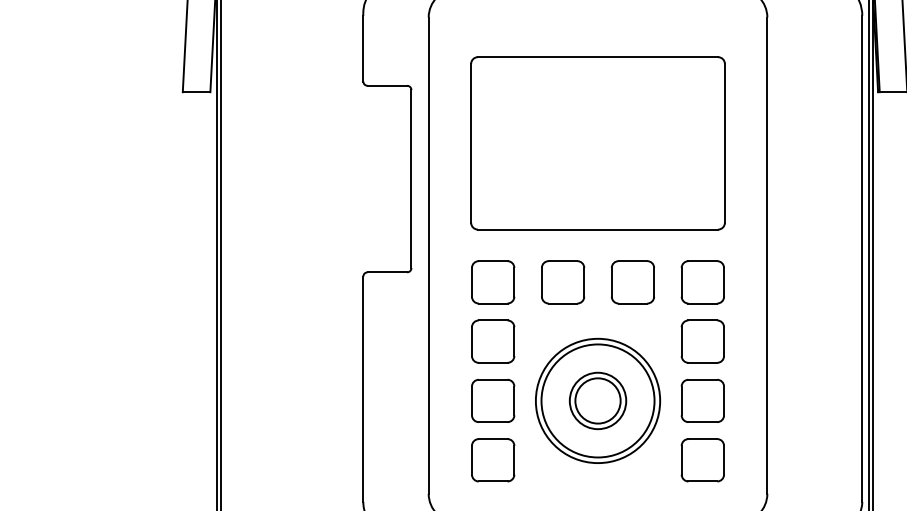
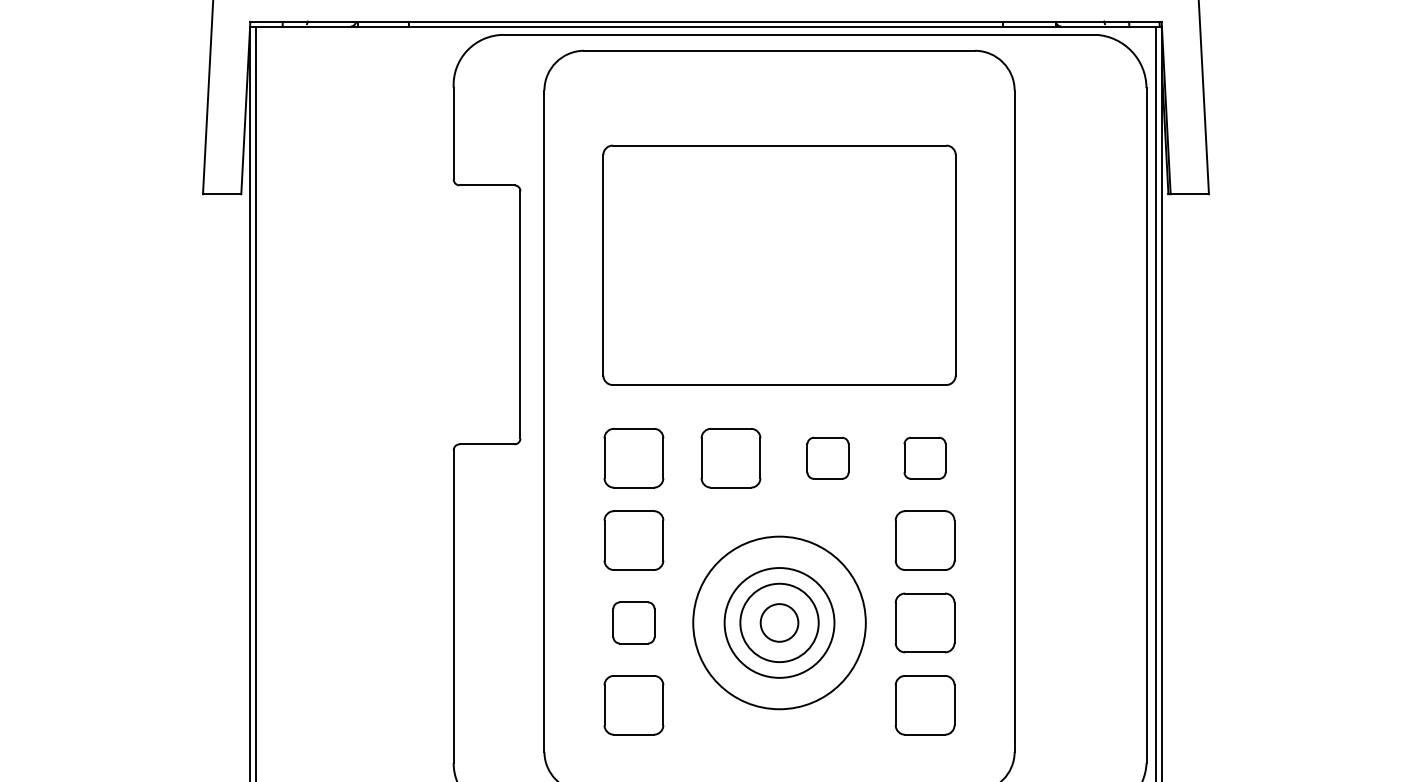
part: (632, 282) -> (827, 458), size x0.7
part: (702, 282) -> (924, 458), size x0.7
part: (492, 400) -> (633, 622), size x0.7
circle: (597, 400) -> (779, 622), size x0.6
circle: (597, 400) -> (779, 622), size x0.7

